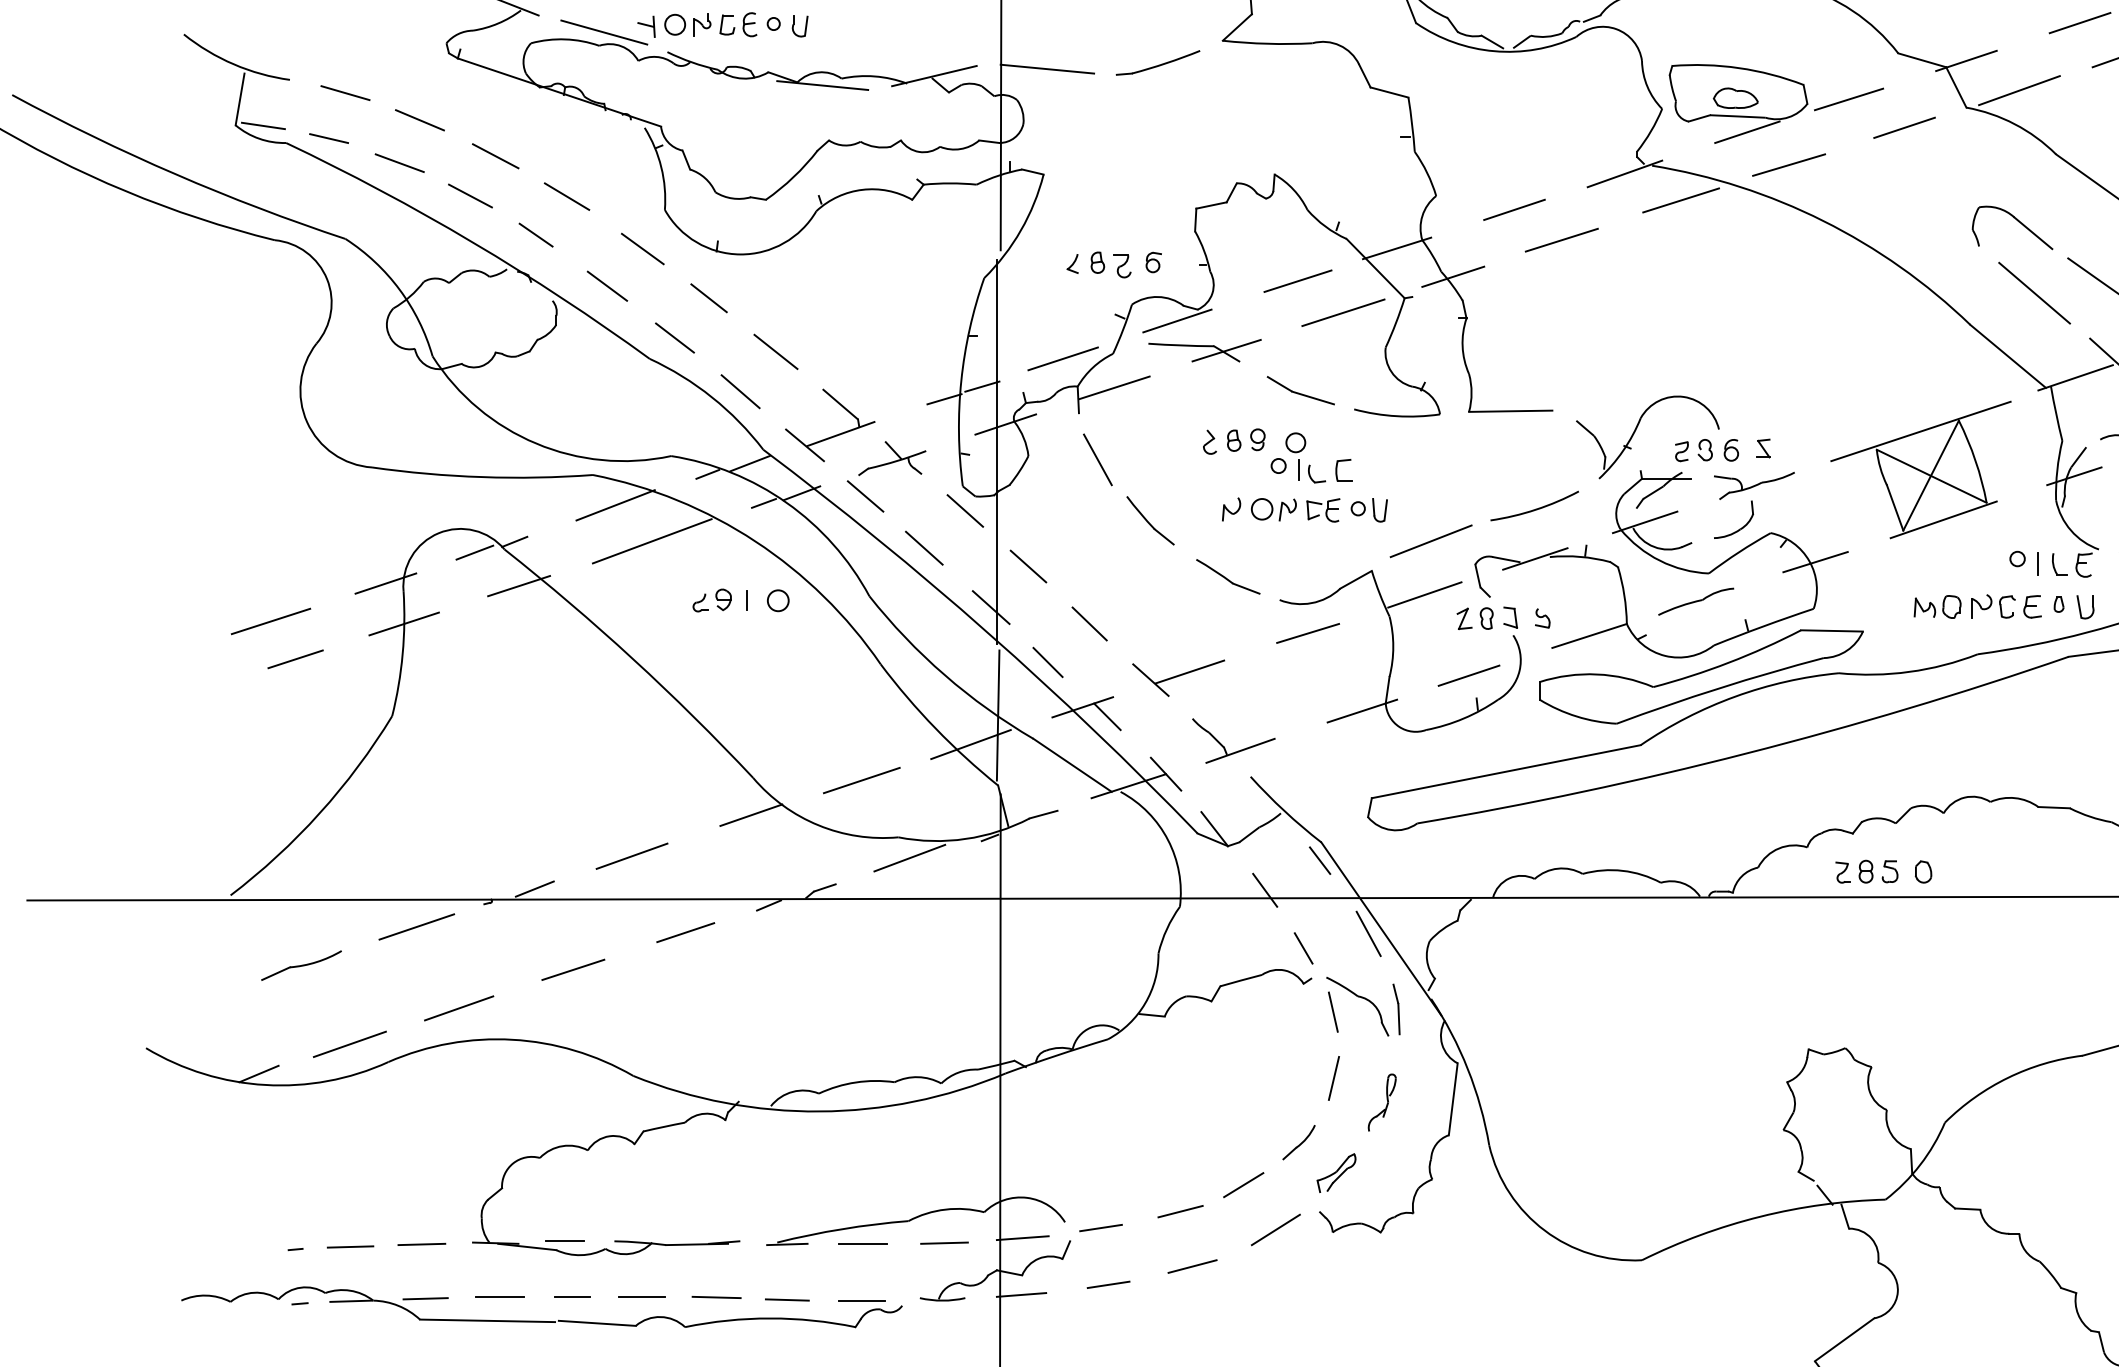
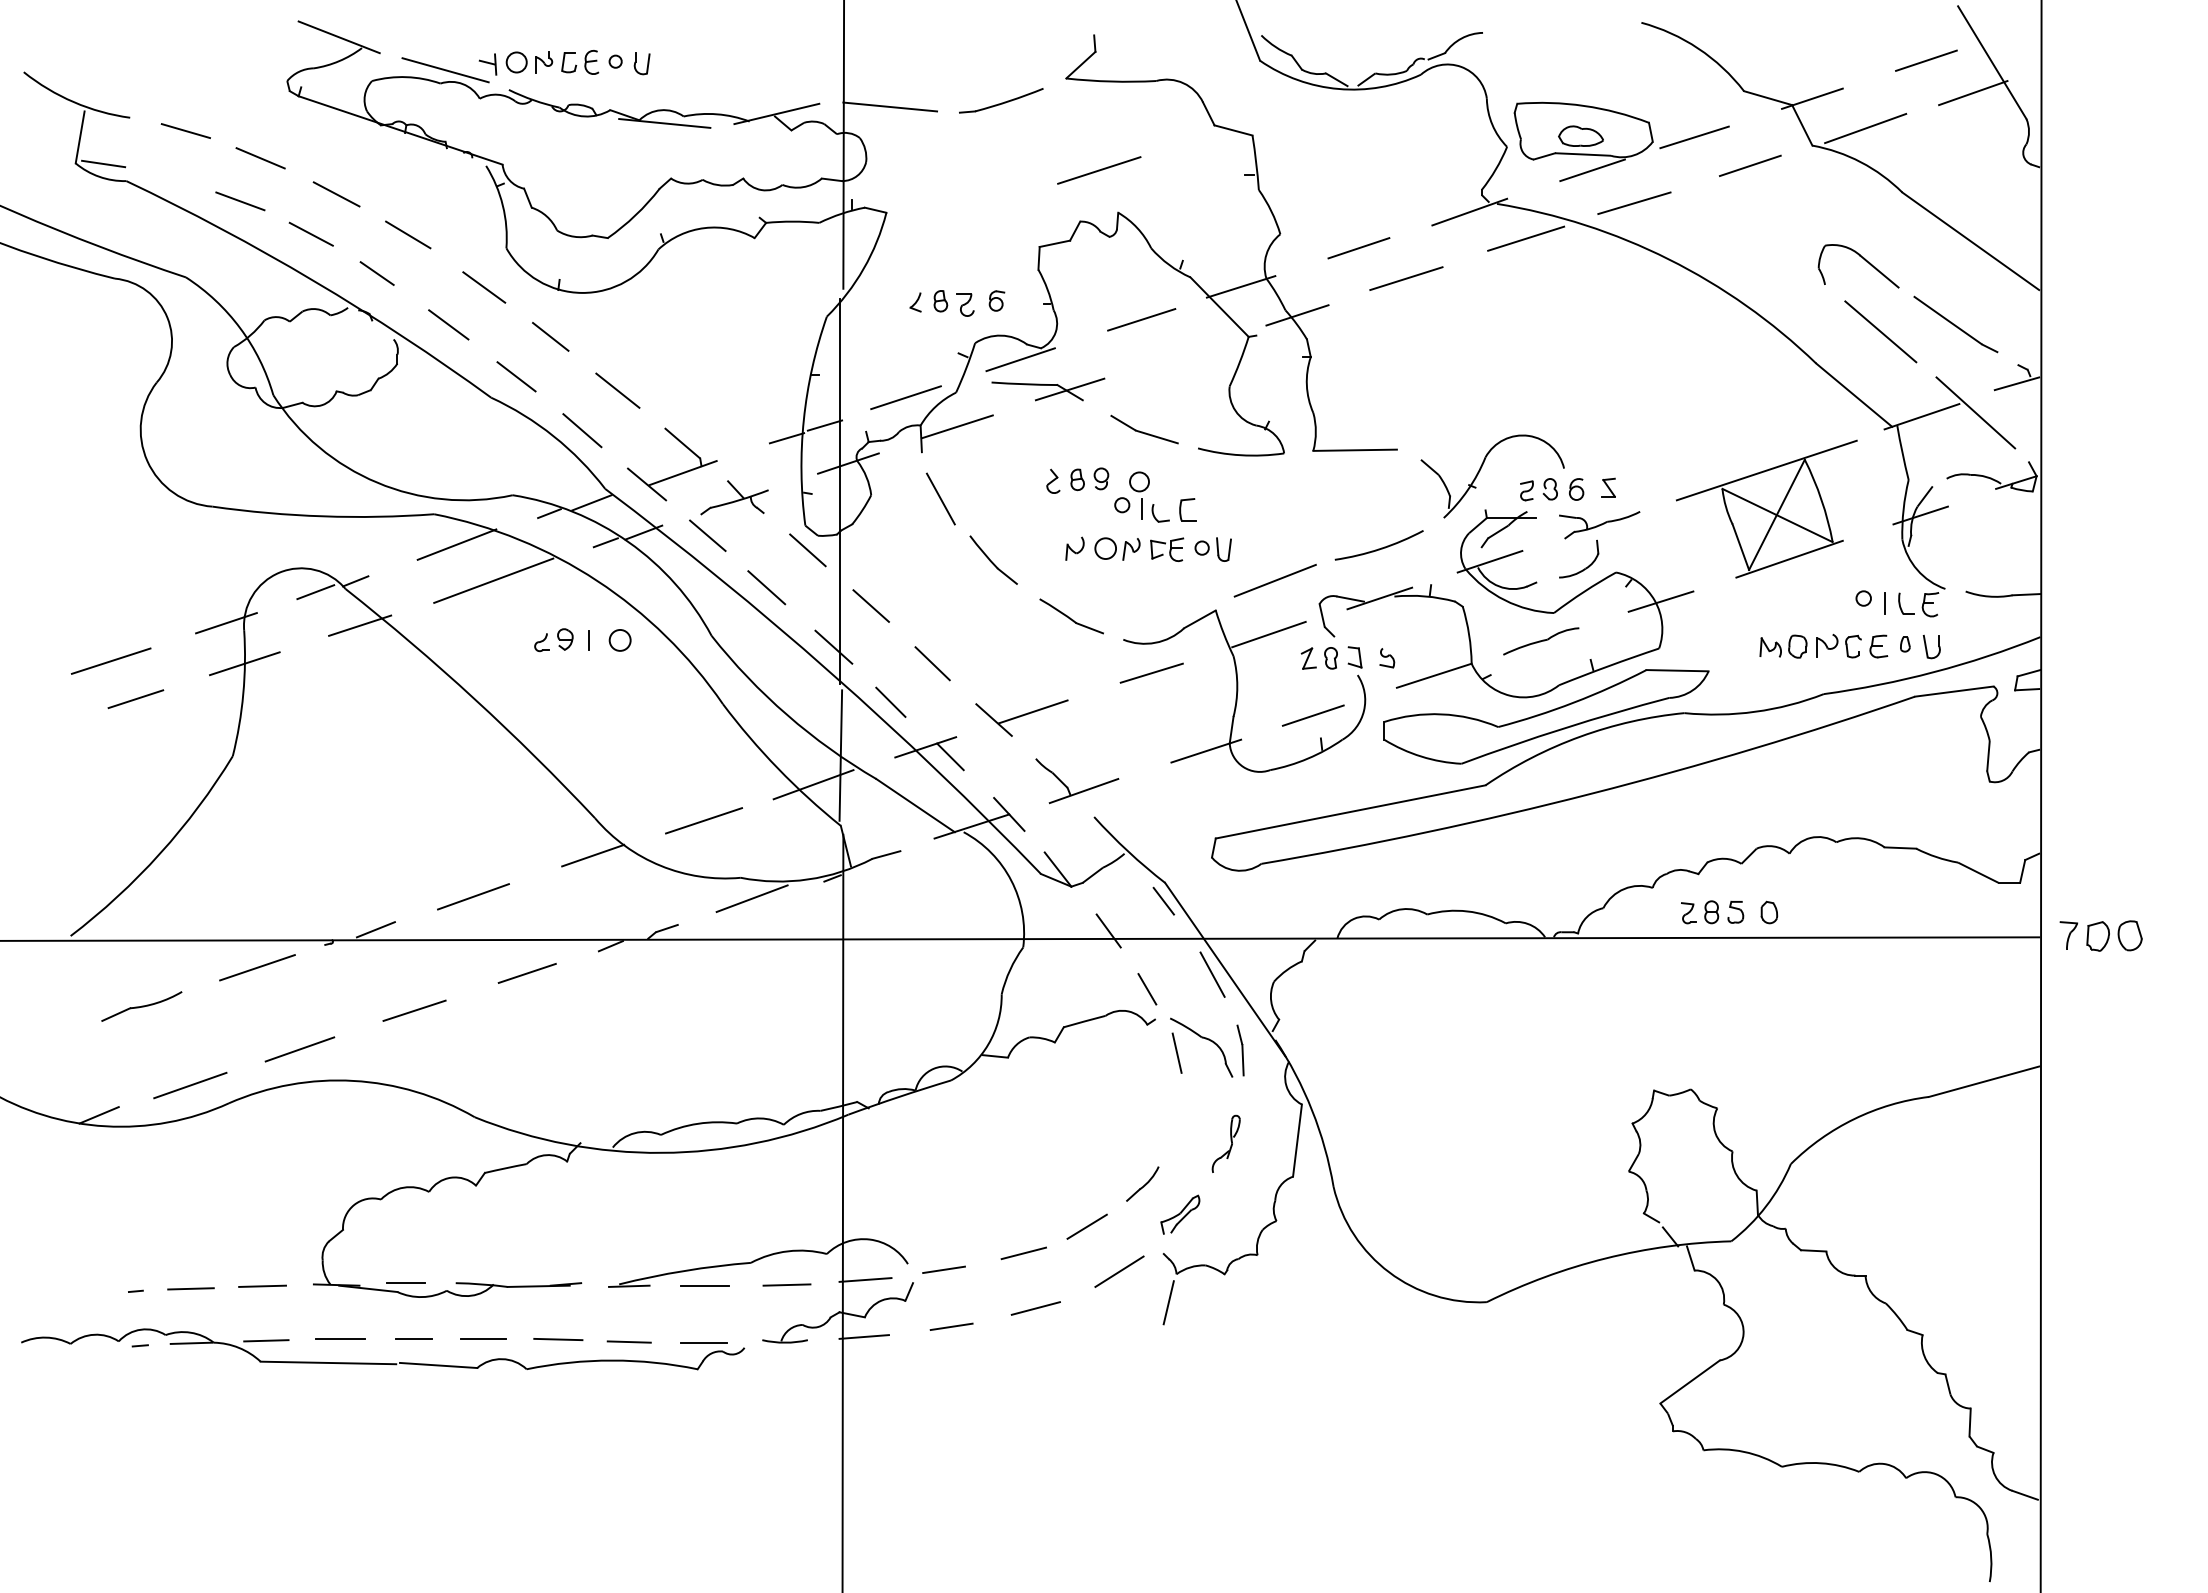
line: (329, 138) -> (169, 176), removed
line: (1343, 312) -> (1099, 170), moved
line: (1333, 1078) -> (1168, 1302), moved

